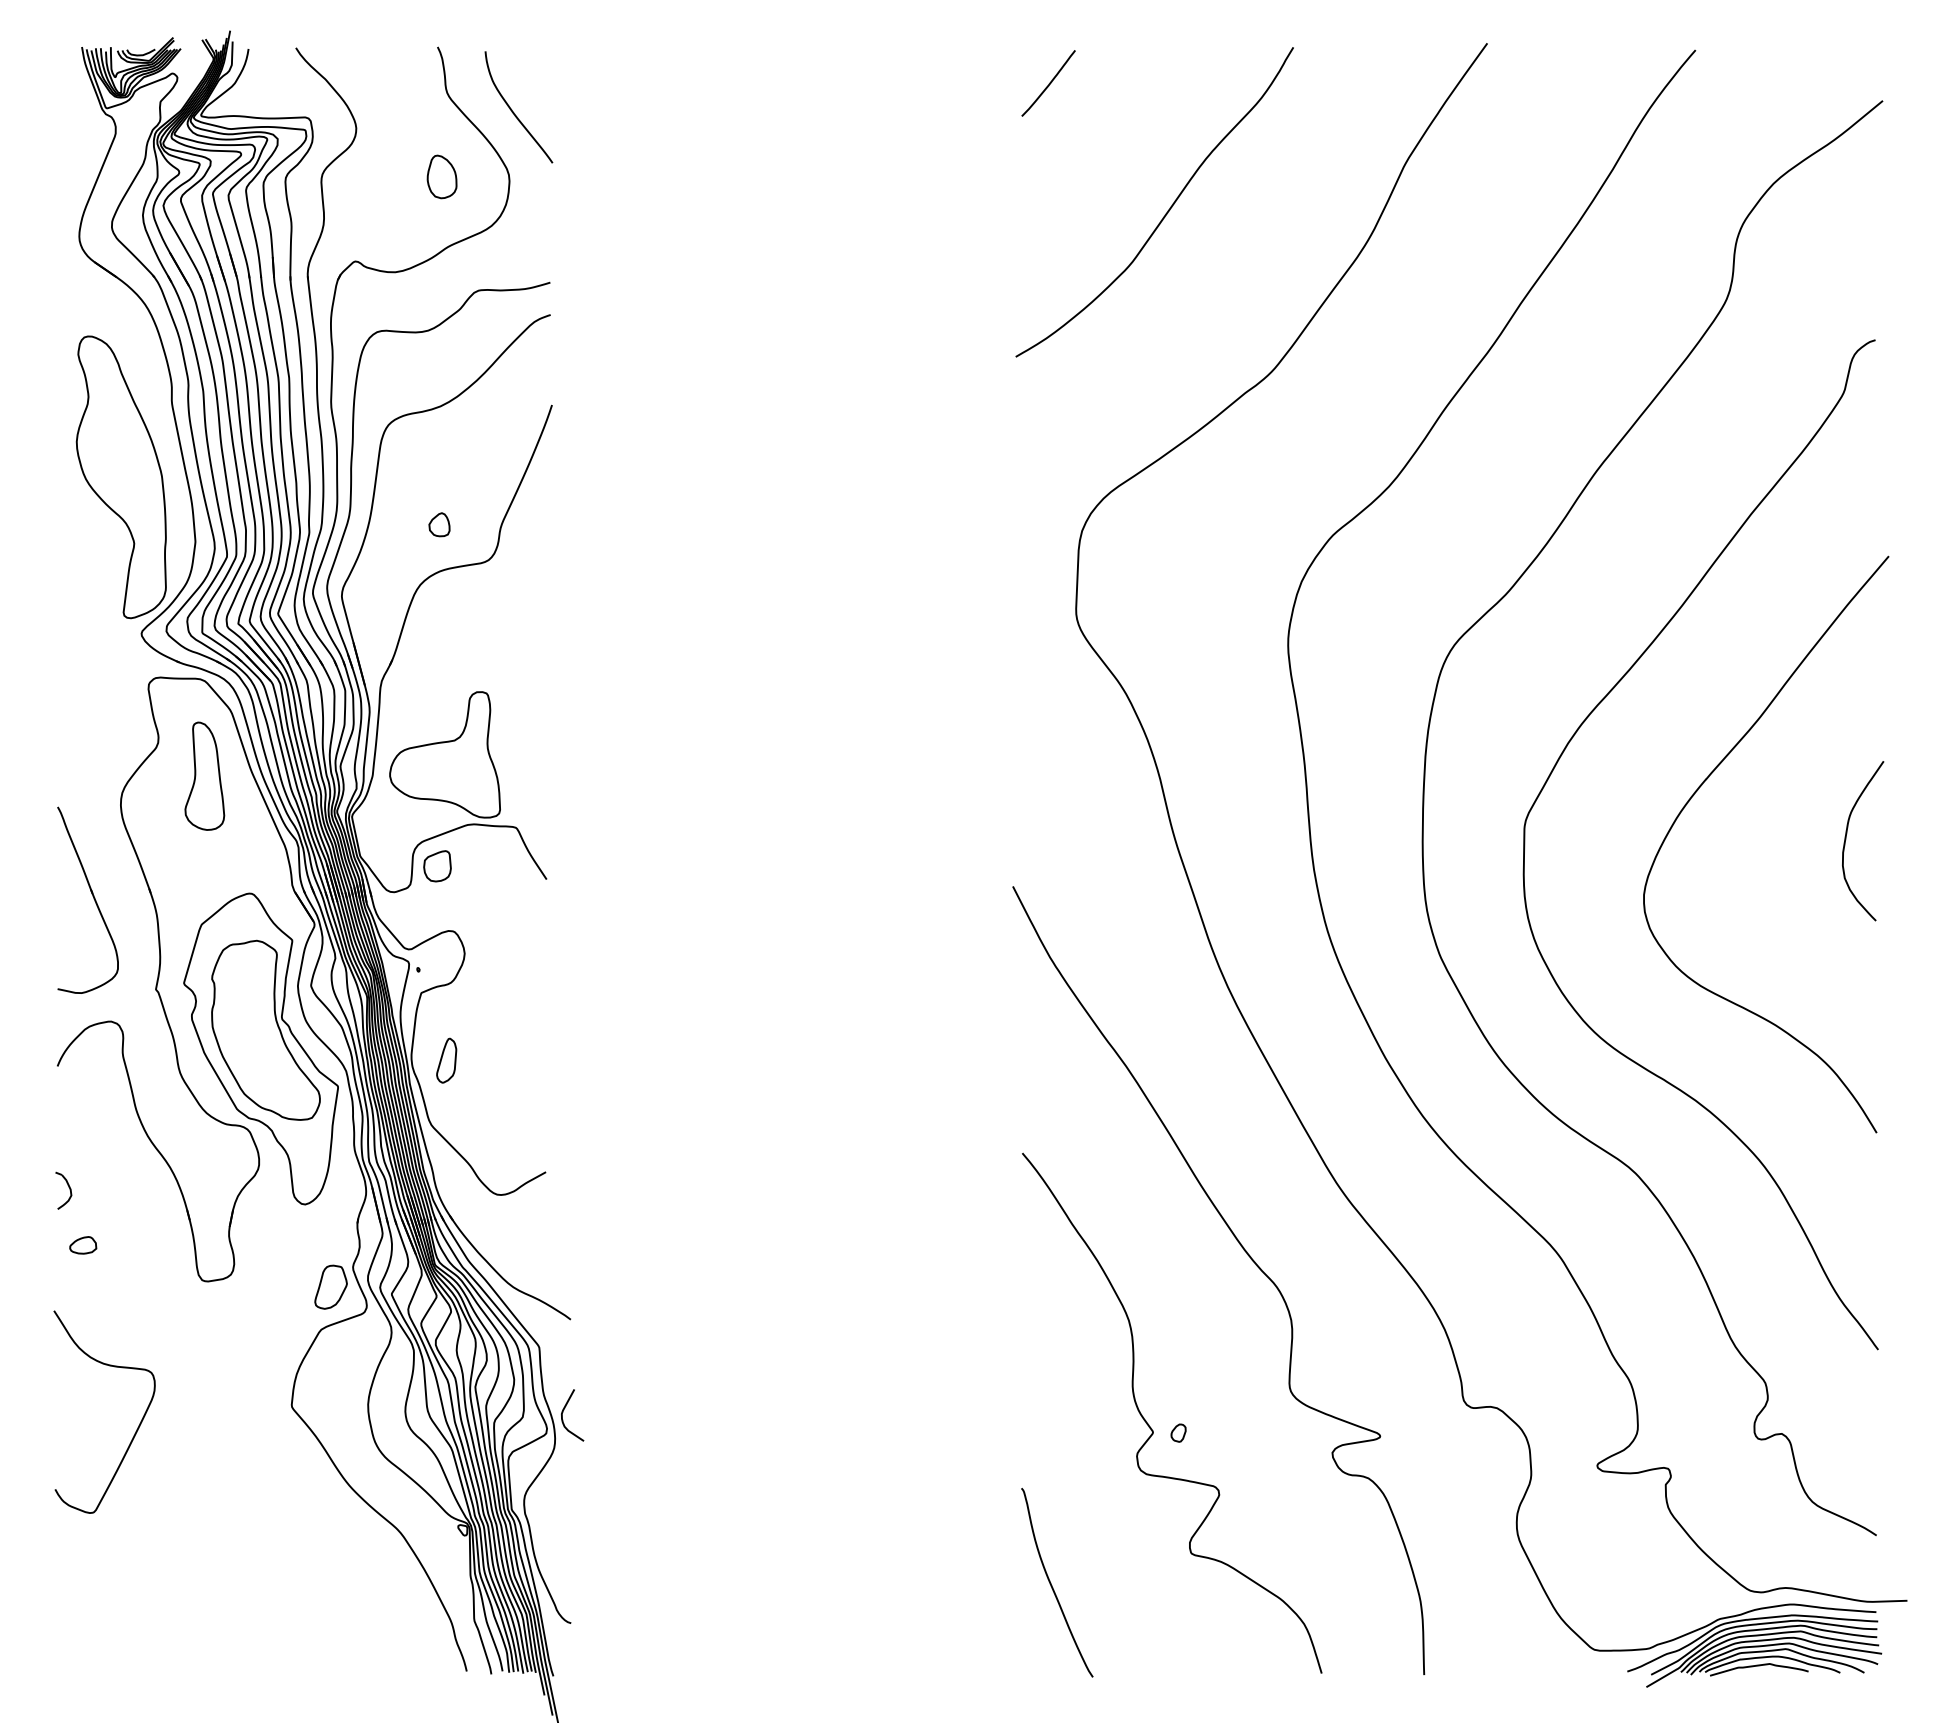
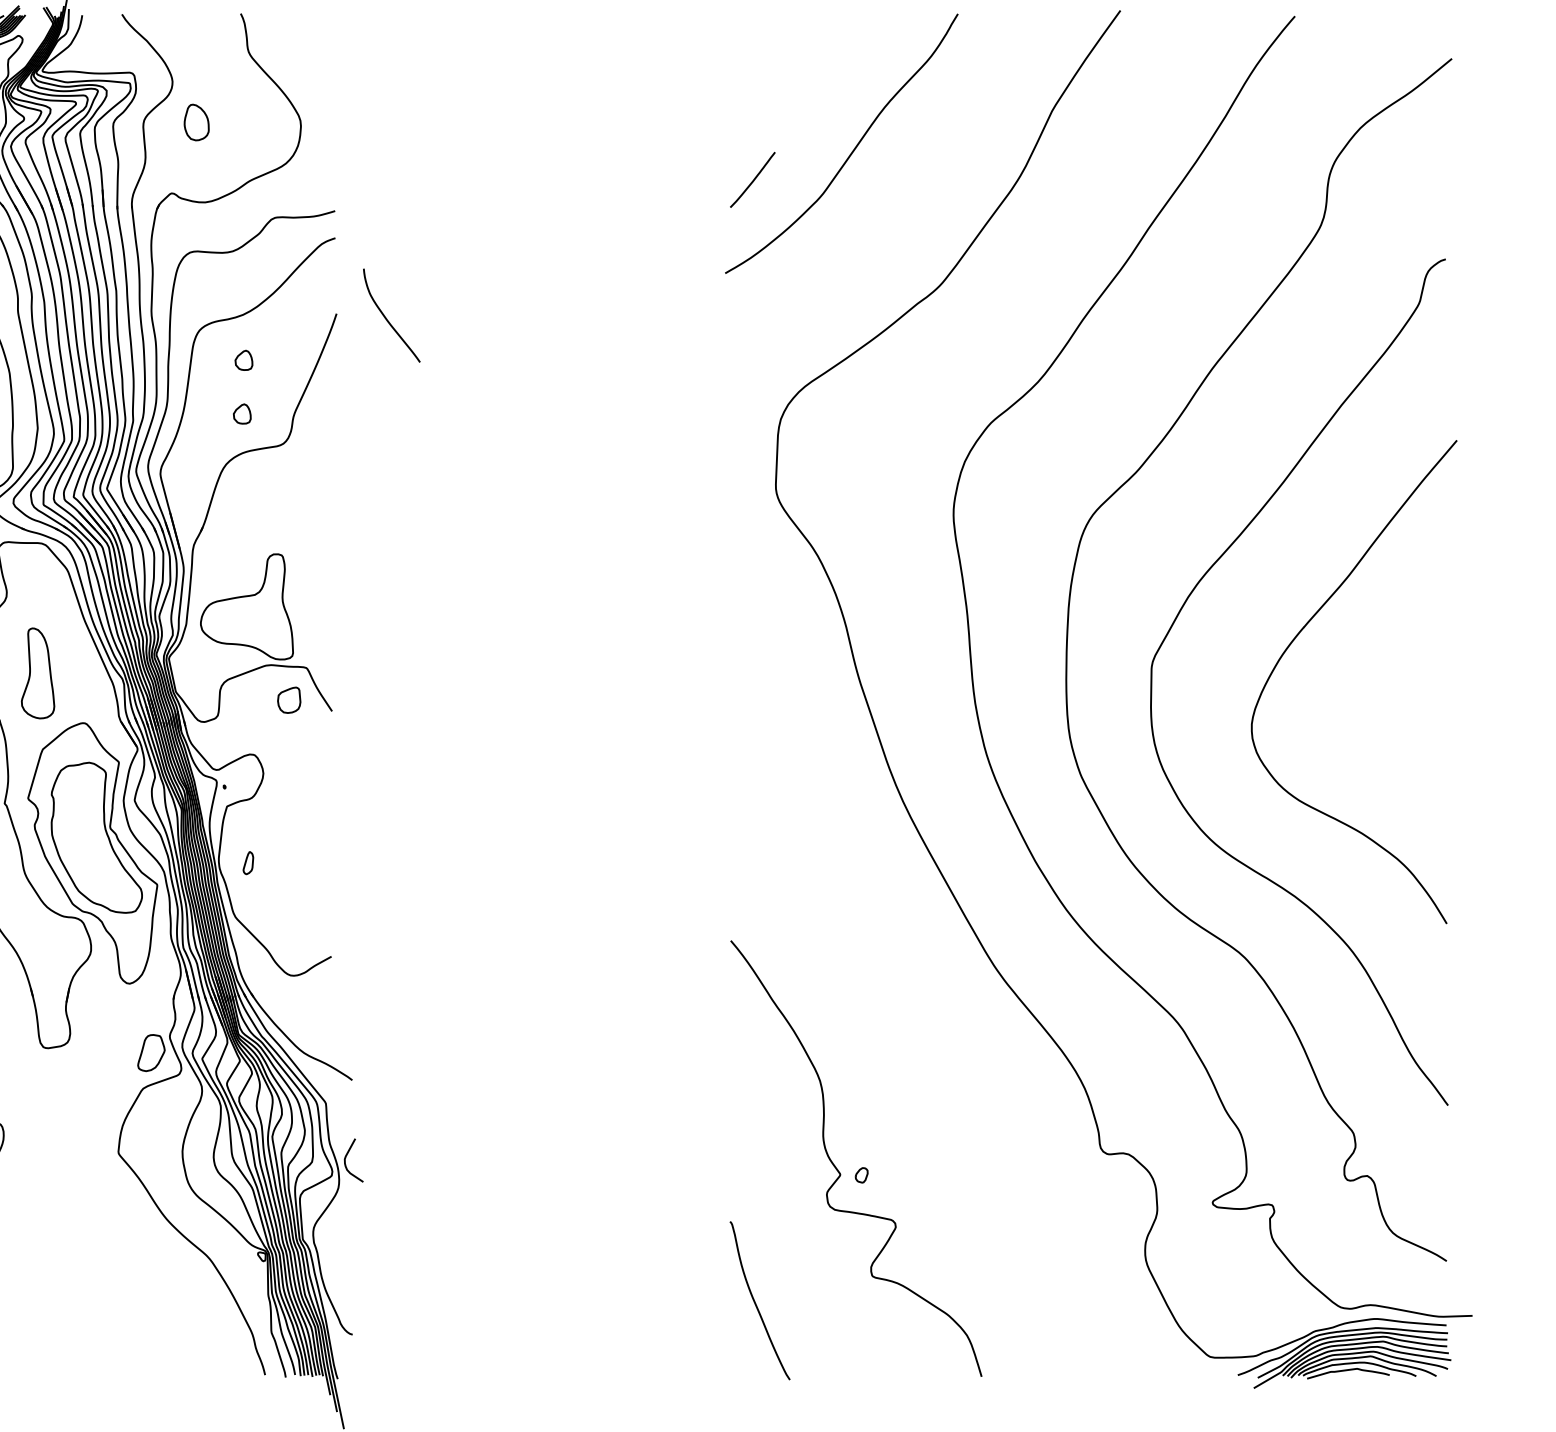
curve: (1049, 83) -> (753, 179), moved
curve: (512, 109) -> (386, 317), moved
part: (441, 176) -> (196, 122), moved
part: (441, 460) -> (243, 360), added
part: (204, 775) -> (37, 672), moved
curve: (1846, 839) -> (1421, 677), removed
part: (437, 866) -> (289, 700), moved
part: (446, 1060) -> (248, 863), size x0.6
curve: (1247, 1255) -> (919, 1026), removed

